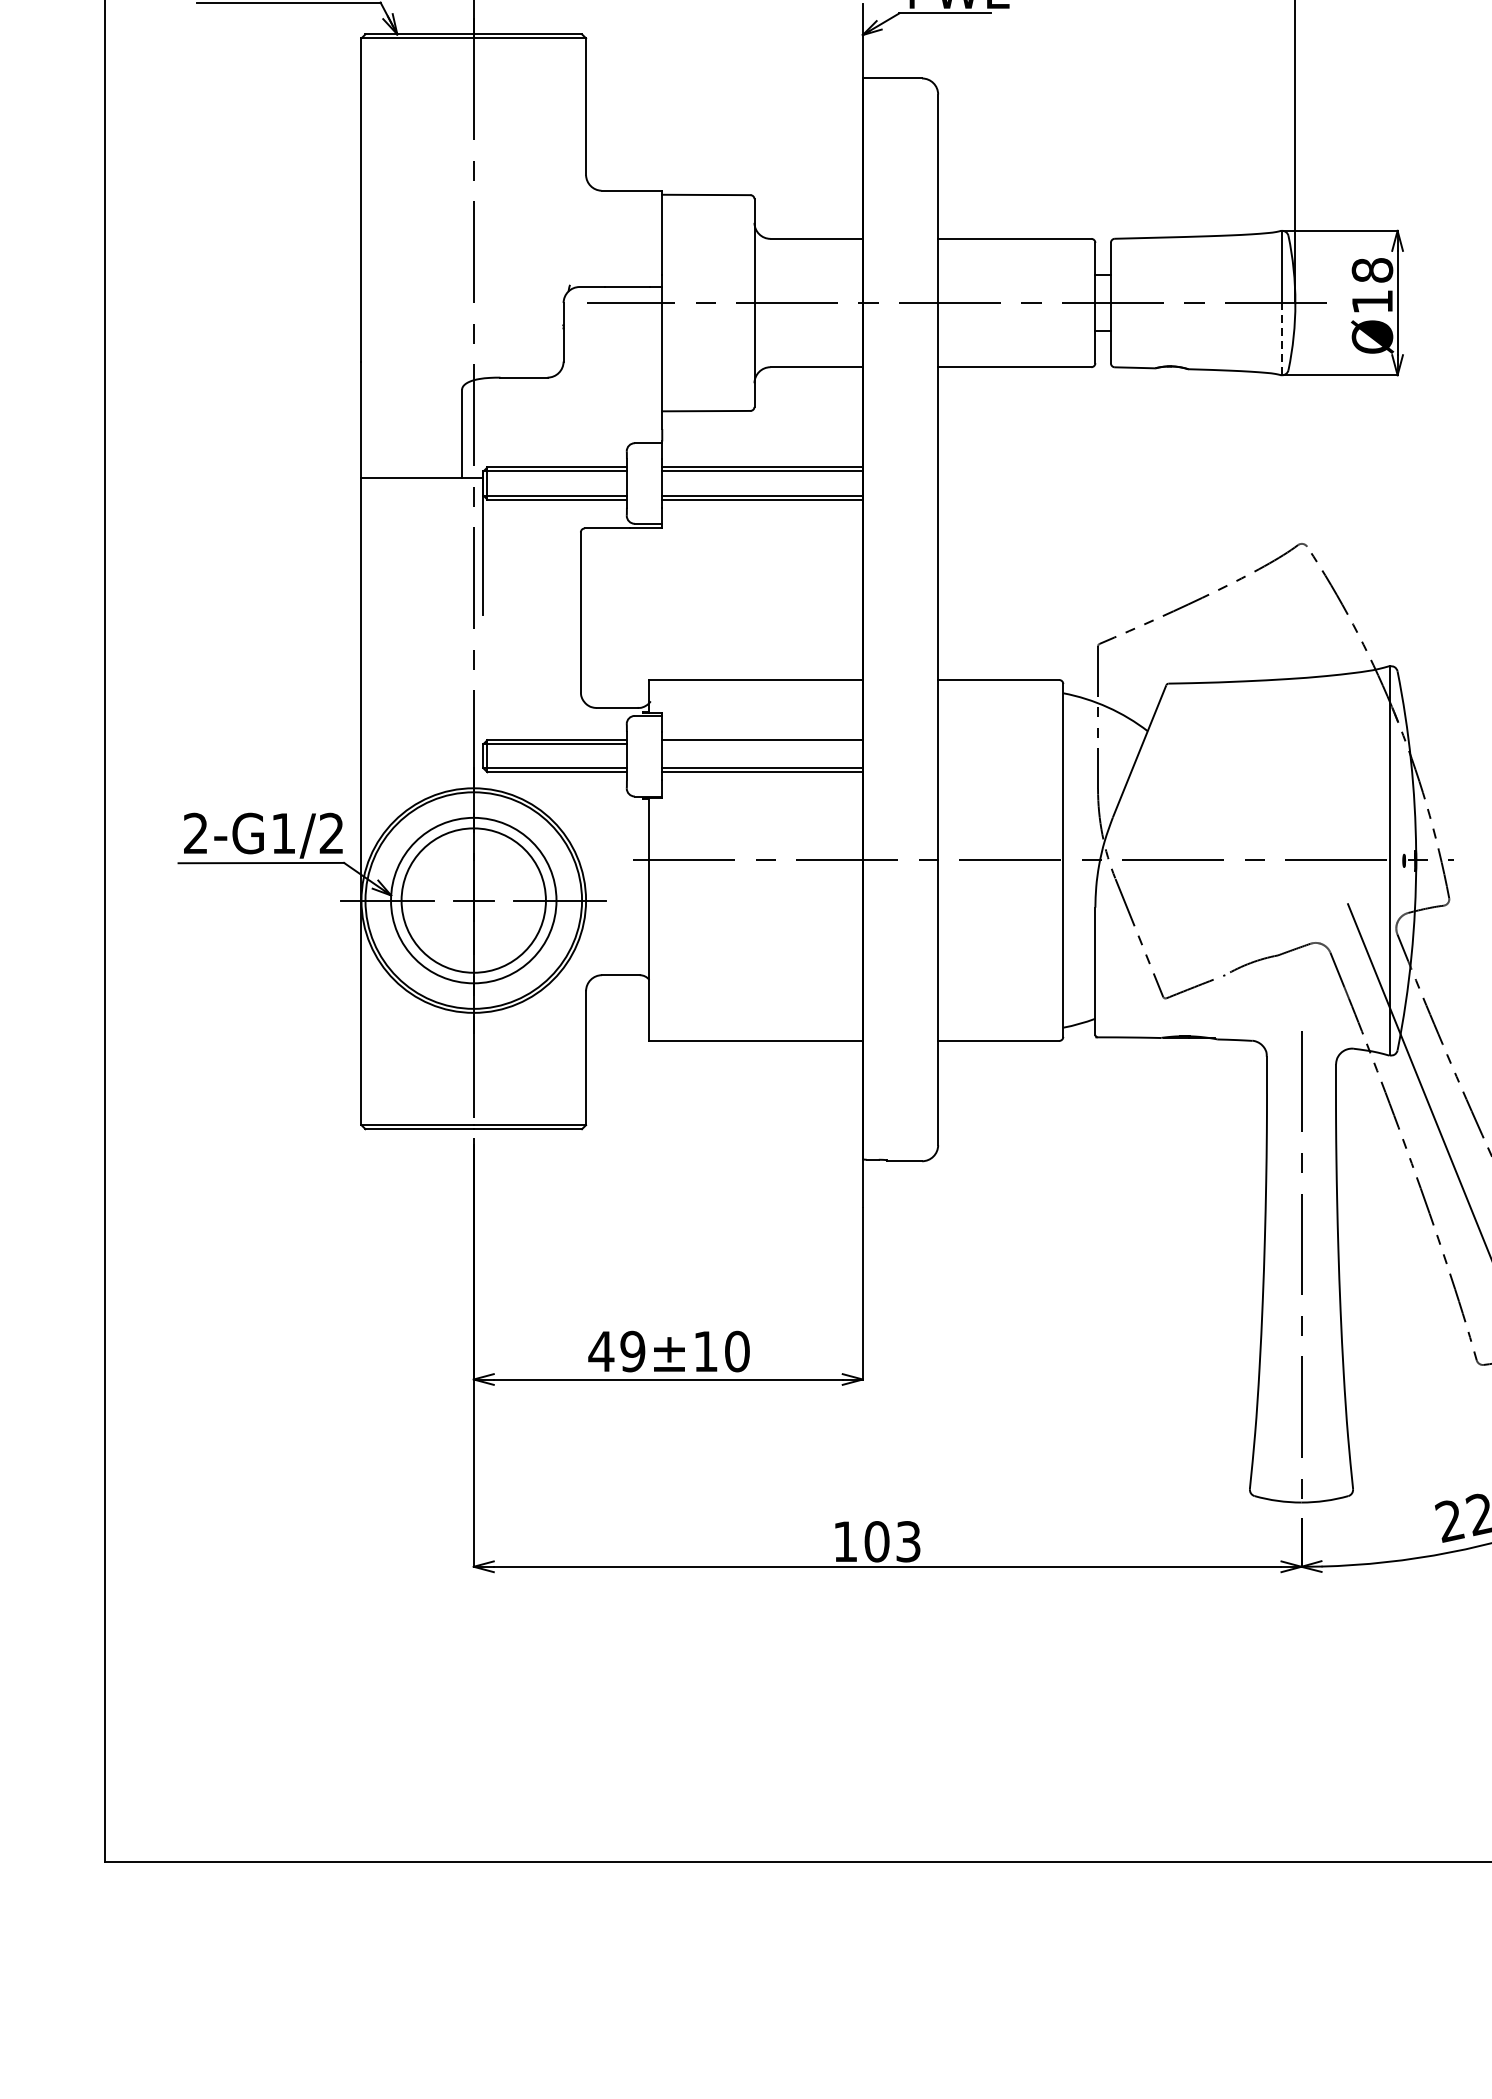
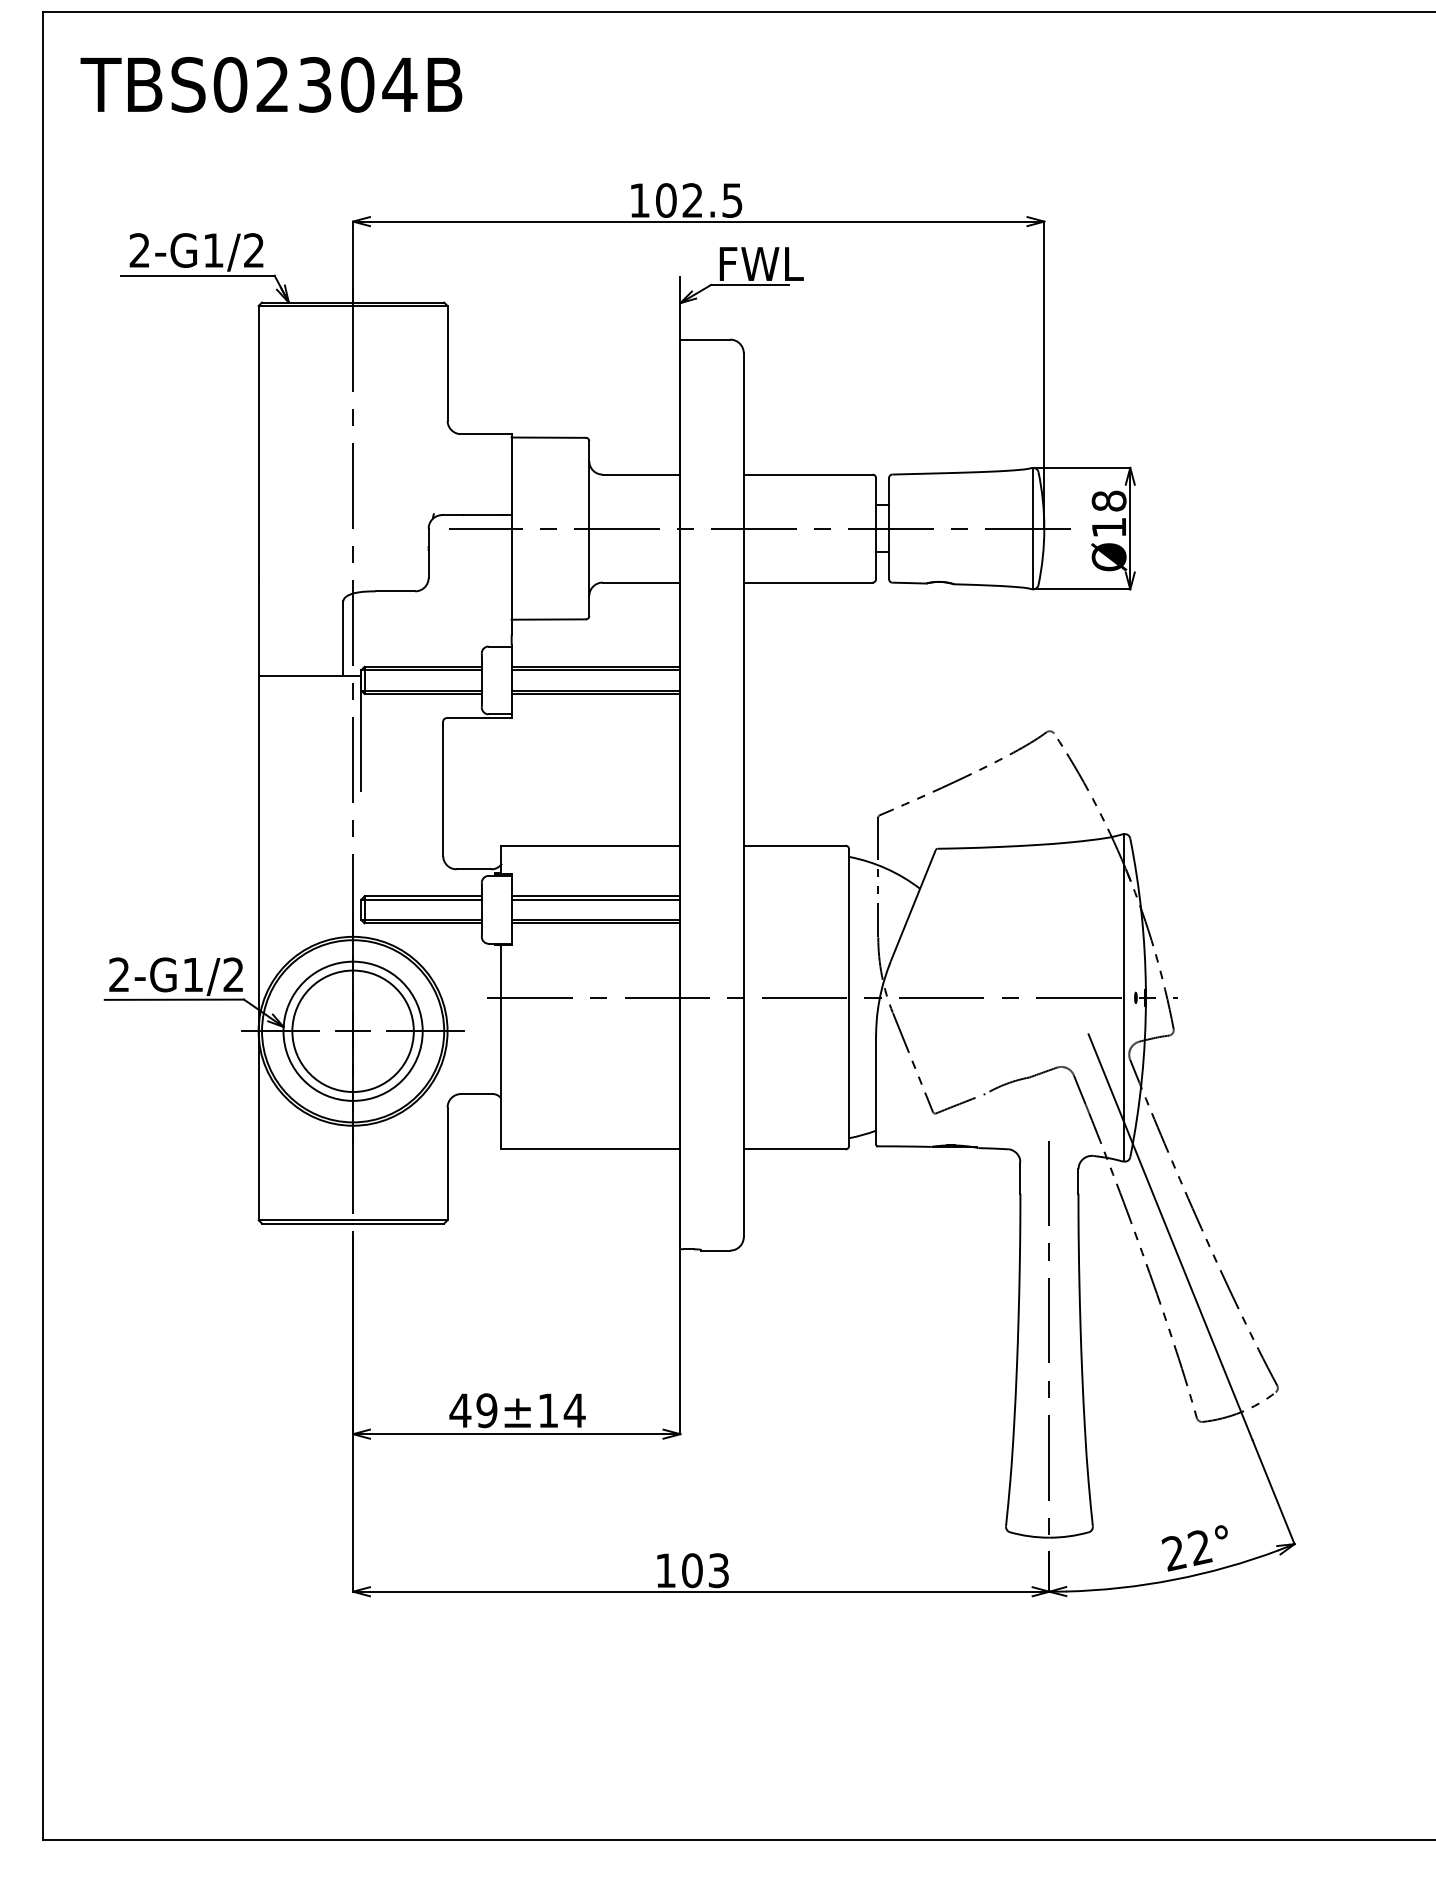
line: (1282, 338) -> (1033, 558), dashed -> solid
line: (761, 743) -> (595, 899), added
text: (736, 1351) -> (574, 1410), 49±10 -> 49±14

